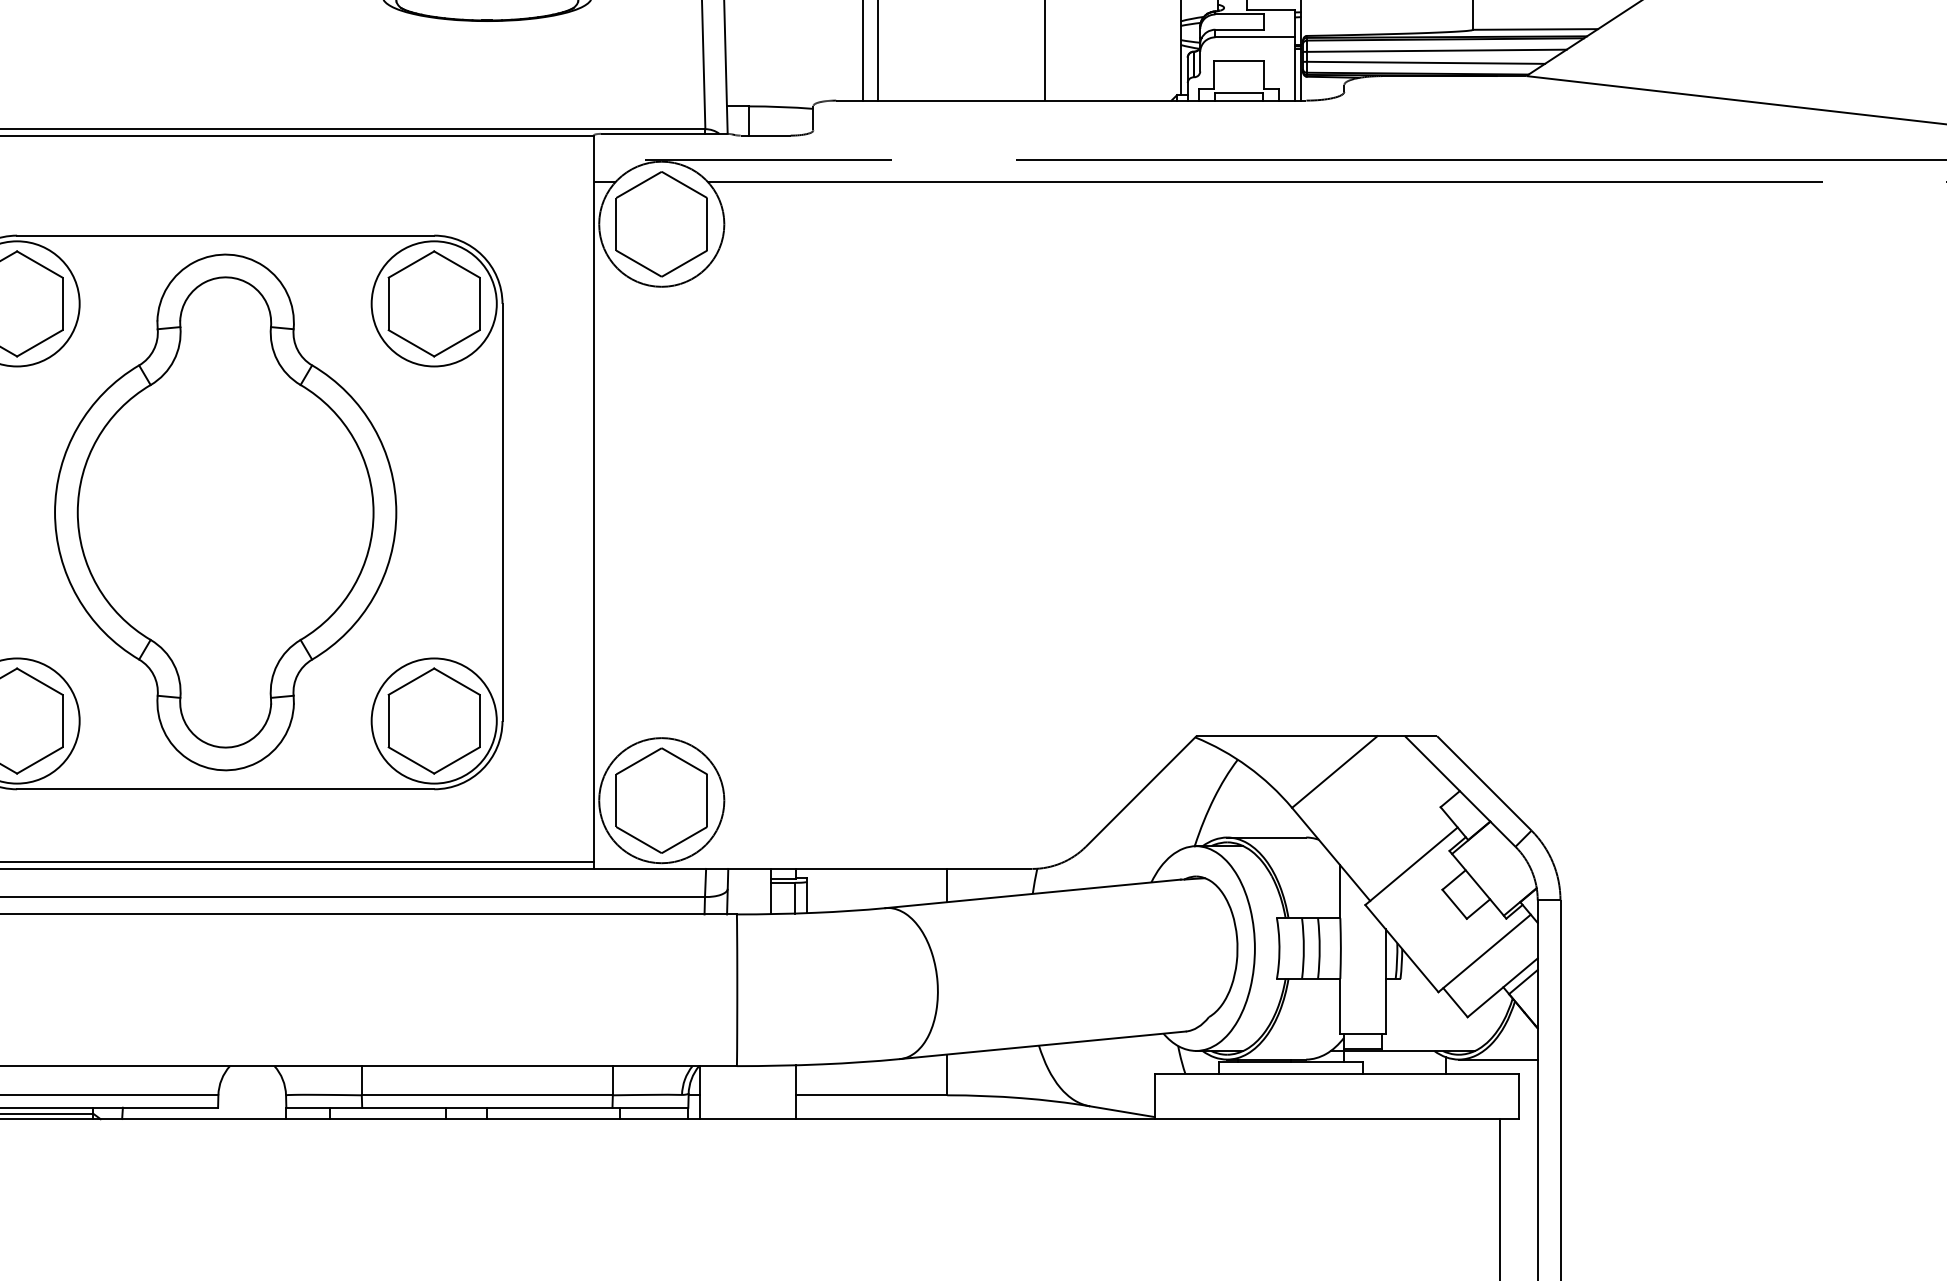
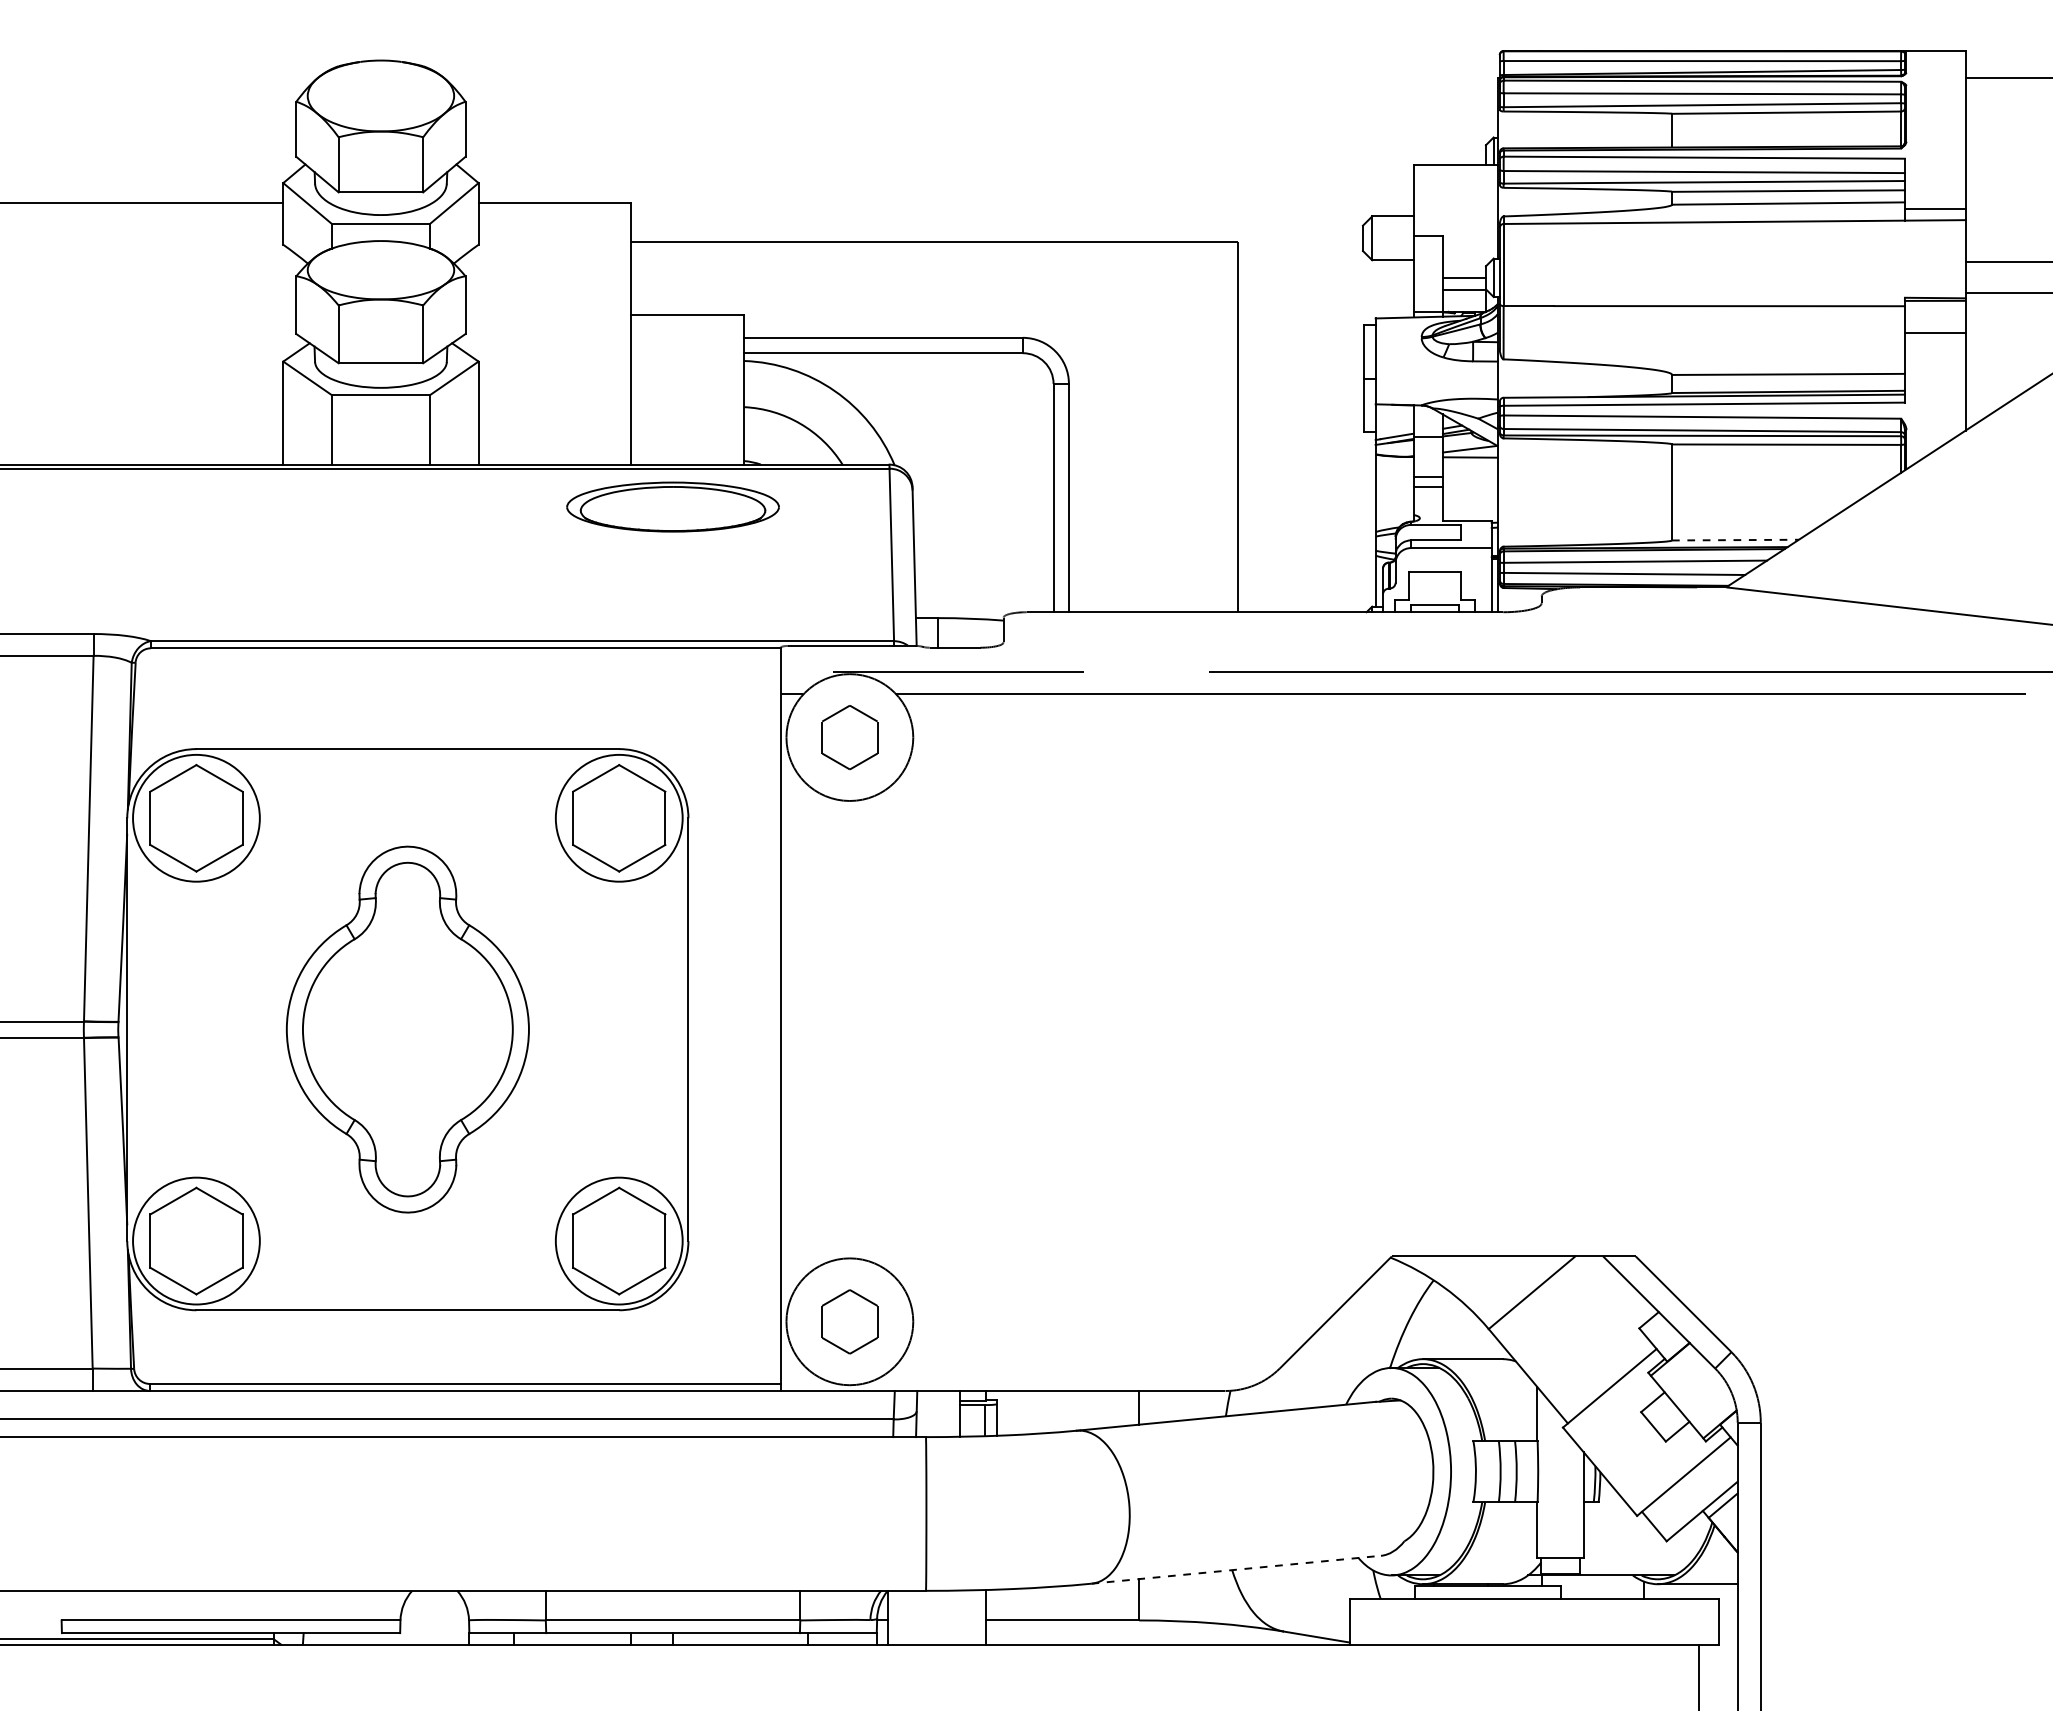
line: (1535, 29) -> (1735, 540), solid -> dashed
part: (661, 224) -> (849, 737), size x0.6
part: (225, 512) -> (407, 1029), size x0.7
part: (661, 800) -> (849, 1321), size x0.6
line: (1043, 1045) -> (1236, 1569), solid -> dashed

